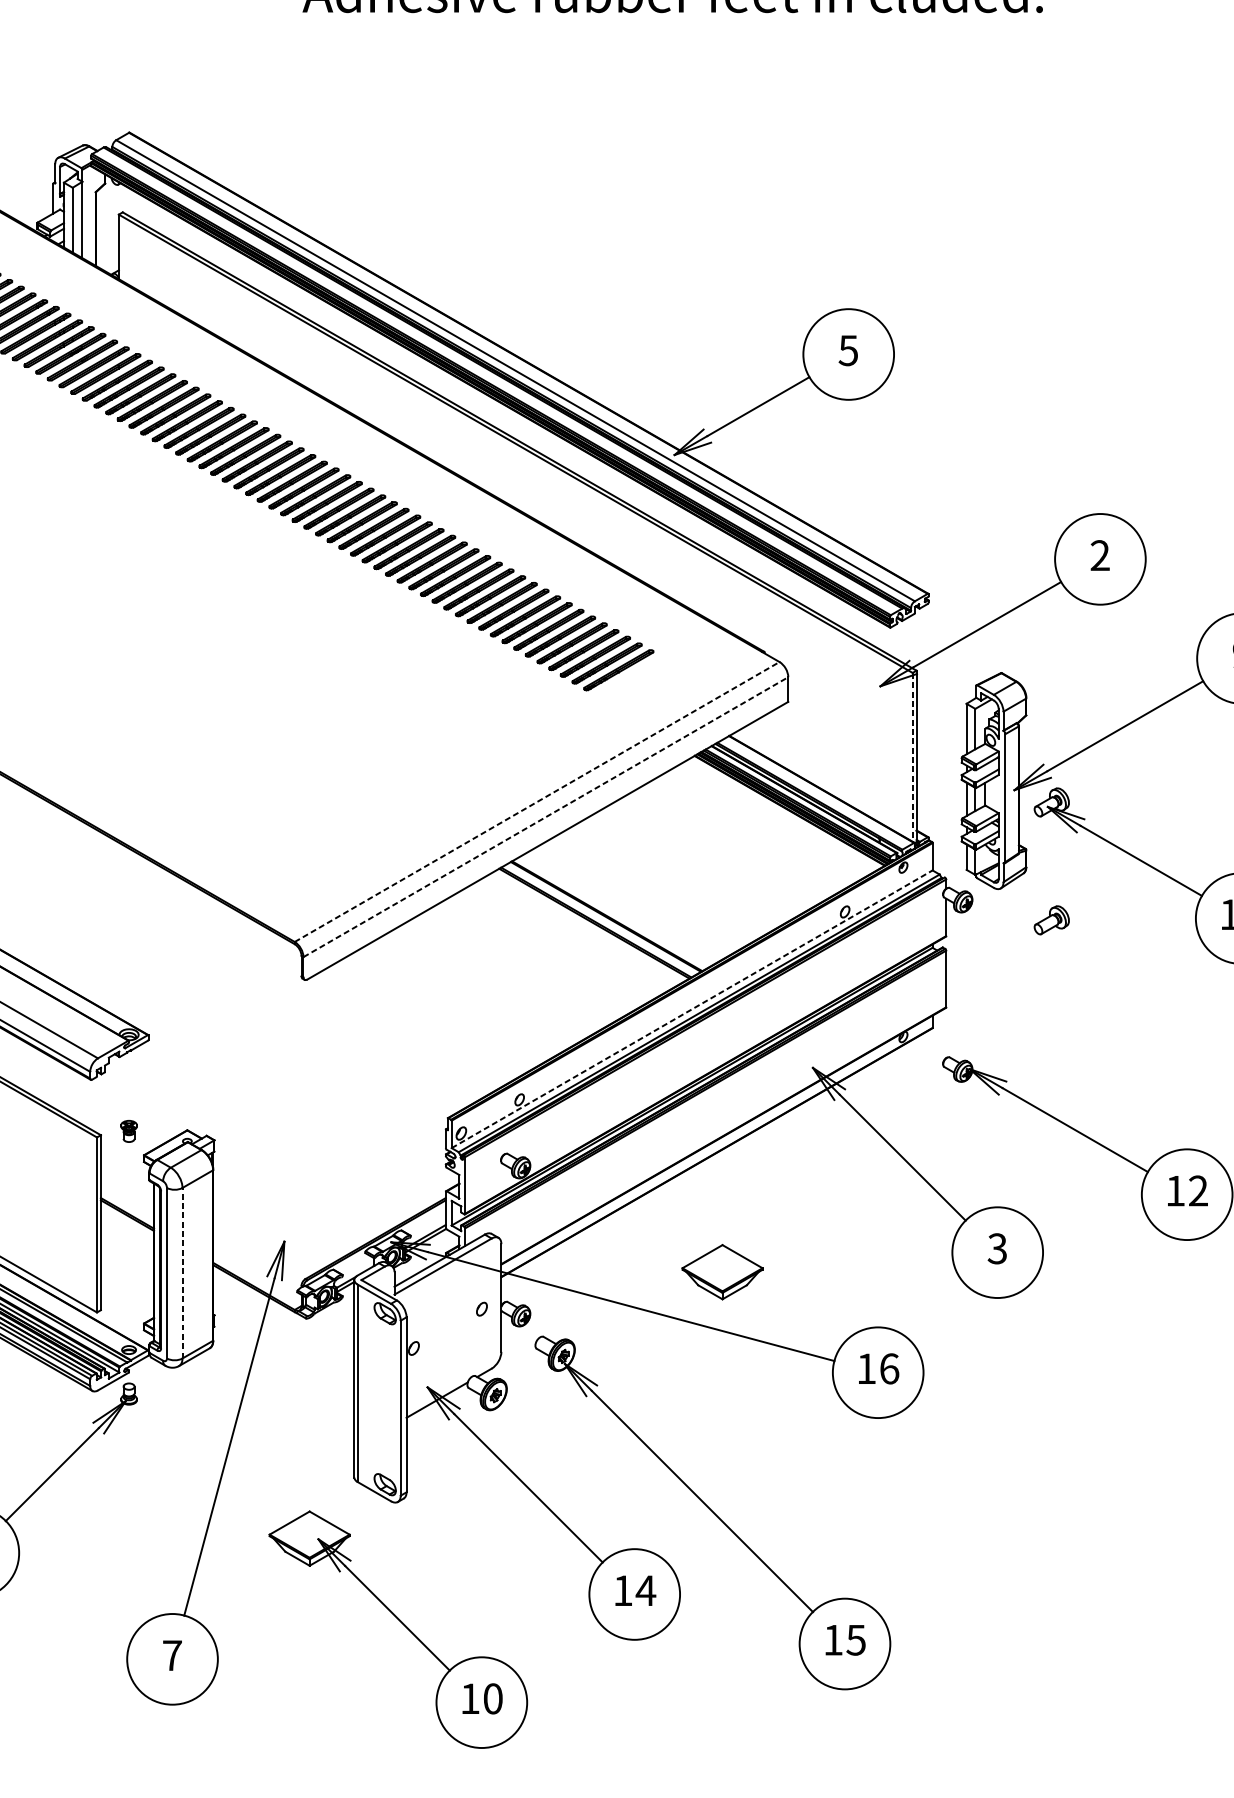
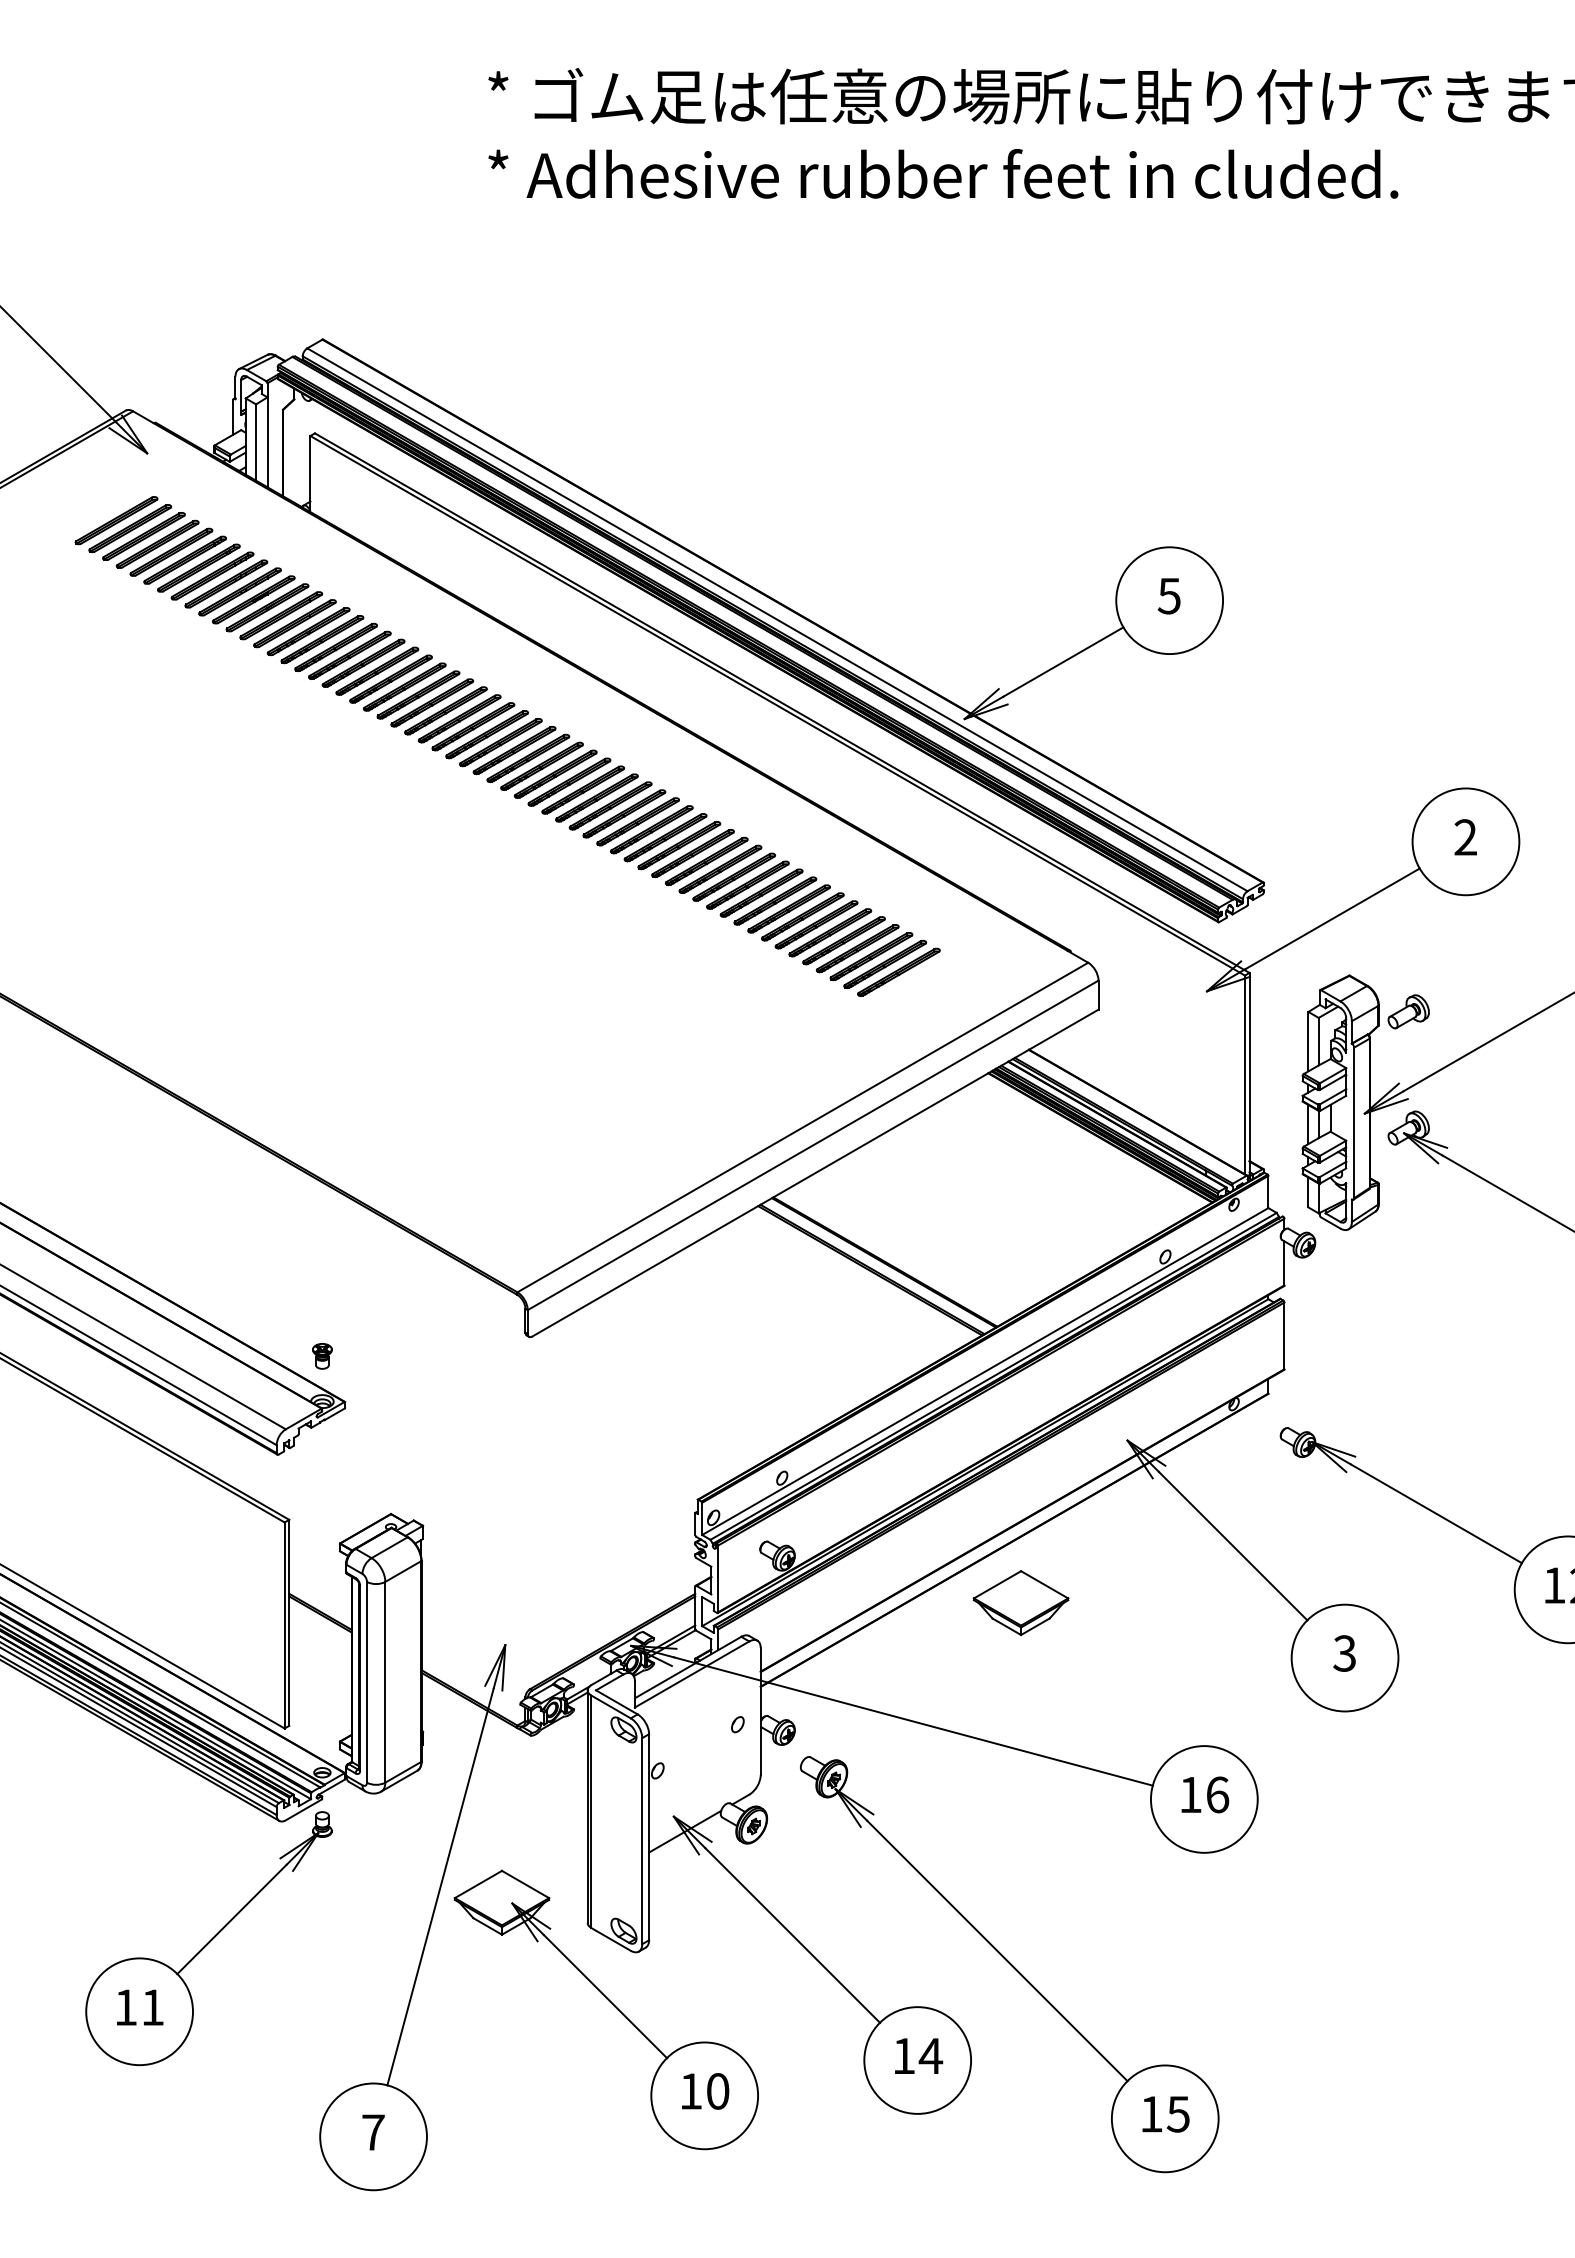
line: (912, 757) -> (1244, 1075), dashed -> solid
line: (536, 801) -> (802, 1127), dashed -> solid
line: (546, 817) -> (813, 1145), dashed -> solid
part: (1051, 920) -> (1408, 1011), moved
line: (692, 1009) -> (985, 1371), dashed -> solid
part: (129, 1131) -> (322, 1356), moved
line: (182, 1272) -> (385, 1681), dashed -> solid
part: (722, 1272) -> (1020, 1603), moved
part: (402, 1624) -> (611, 2003), moved

